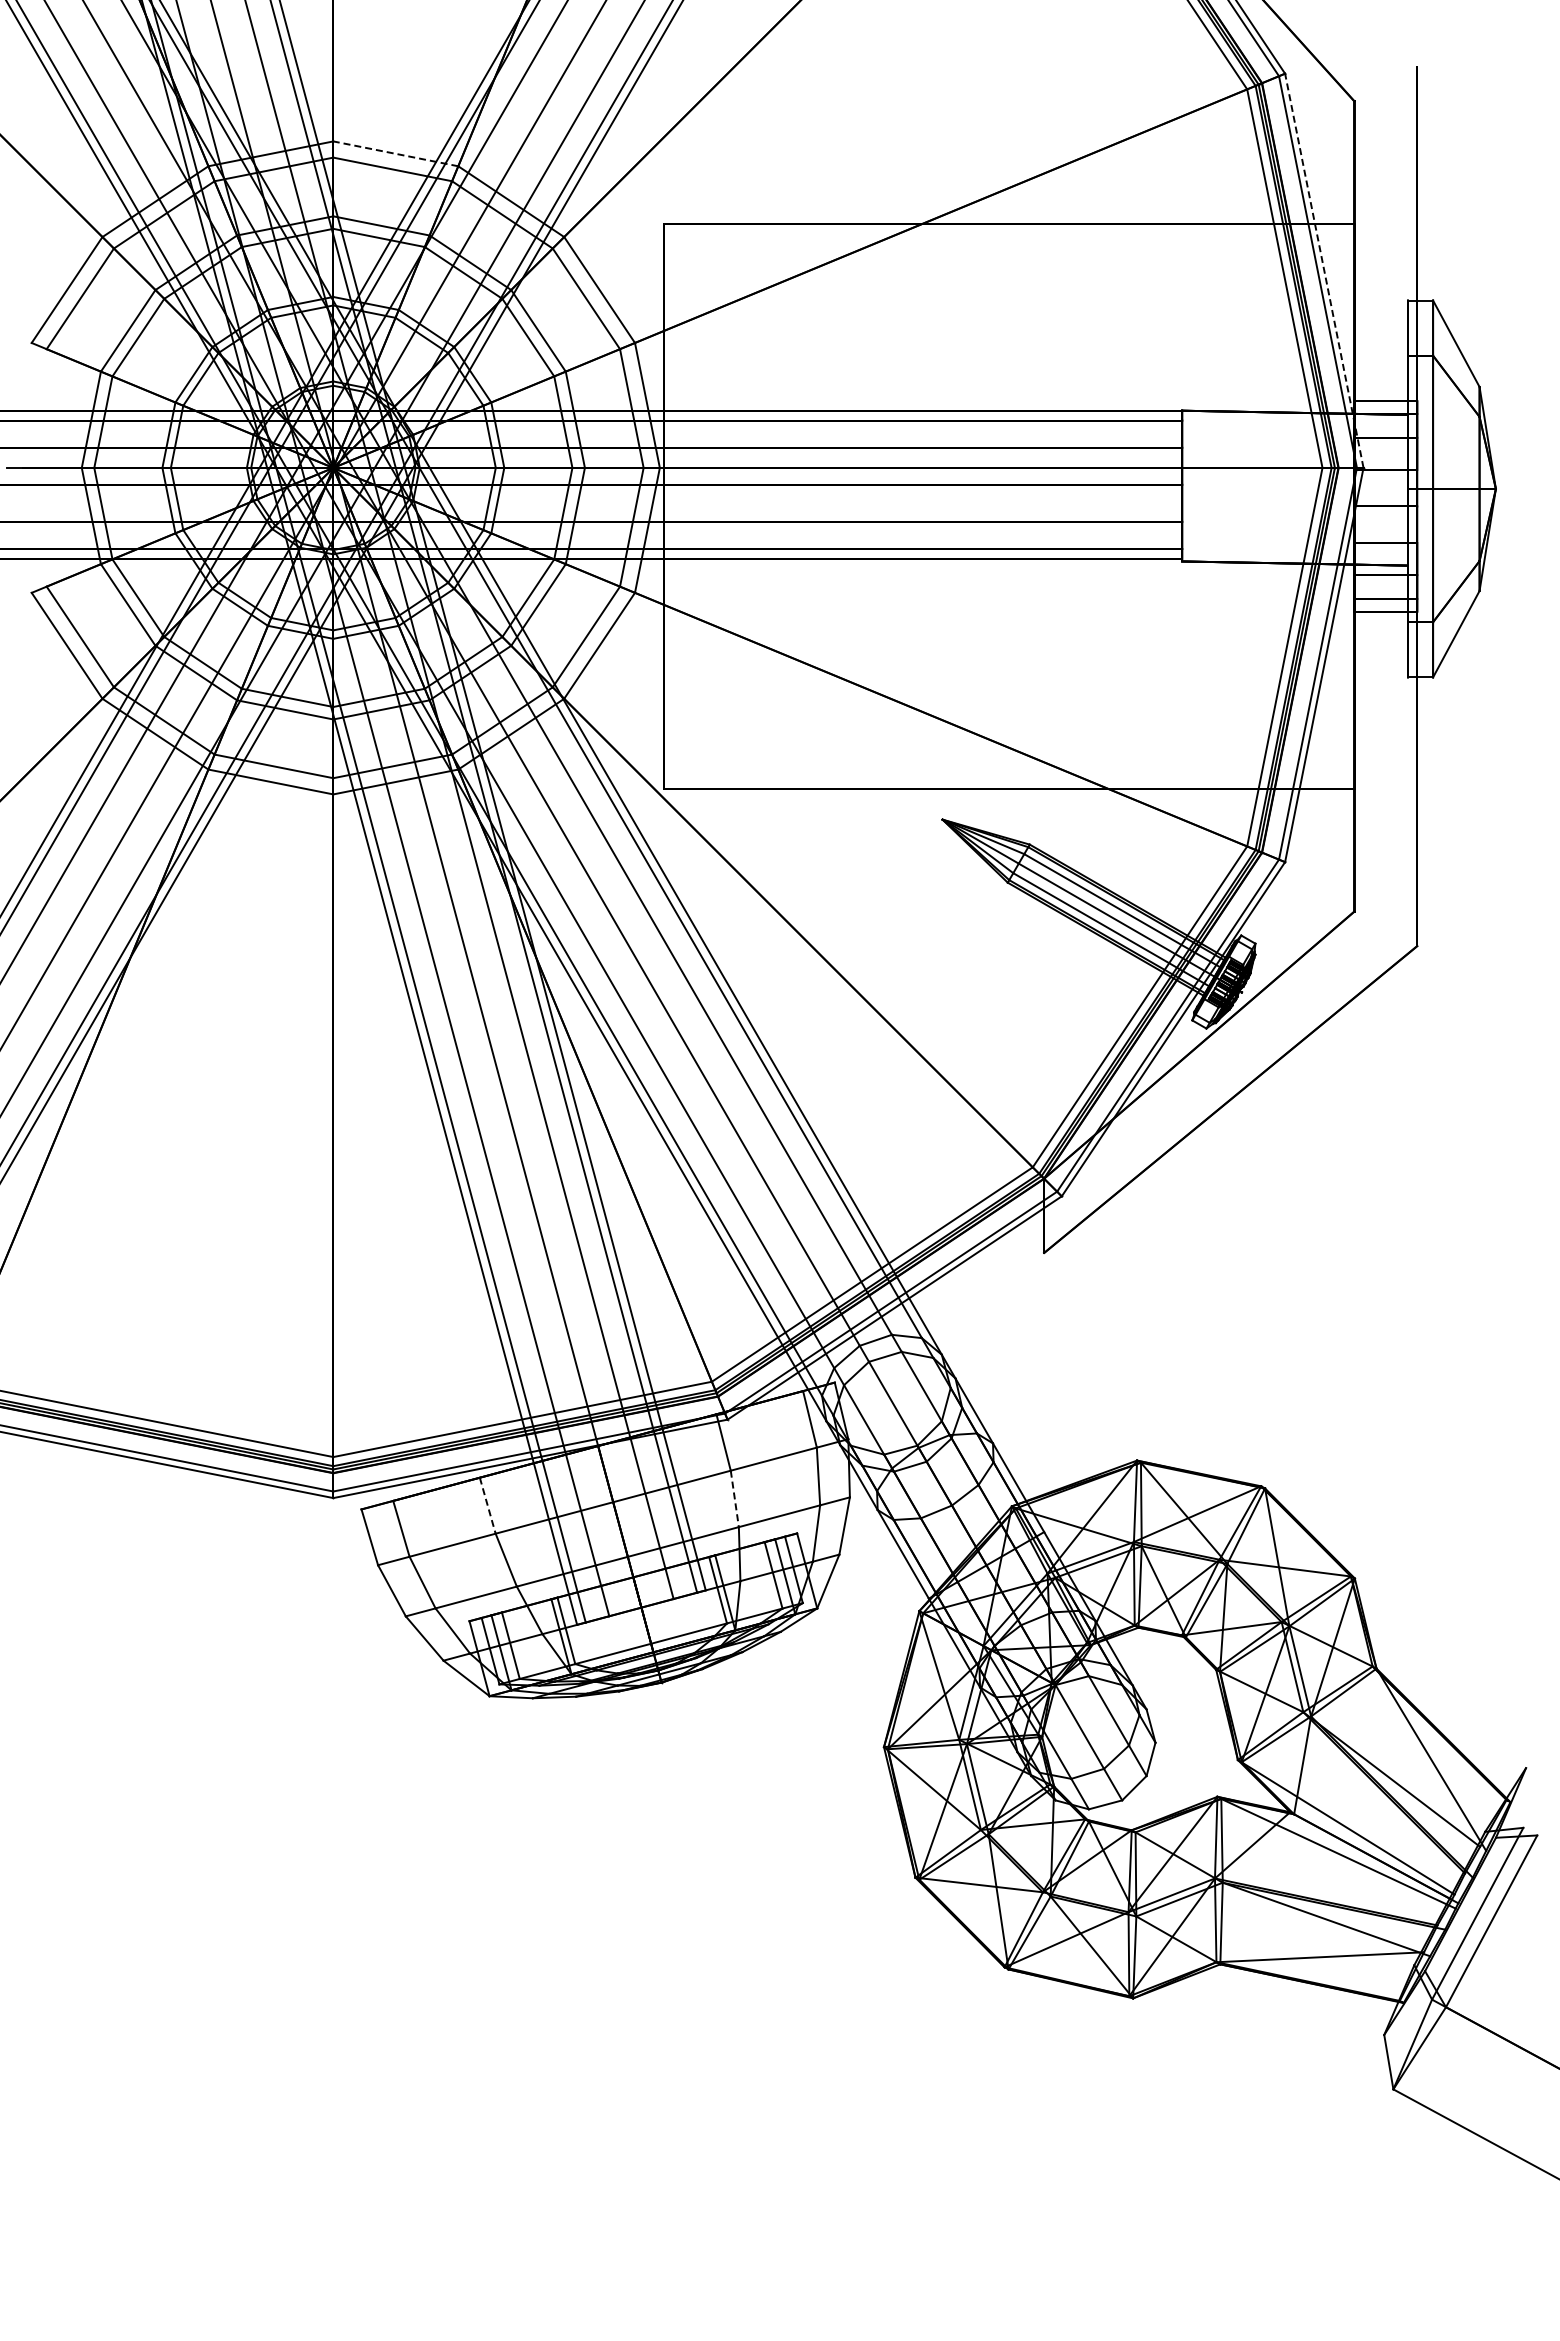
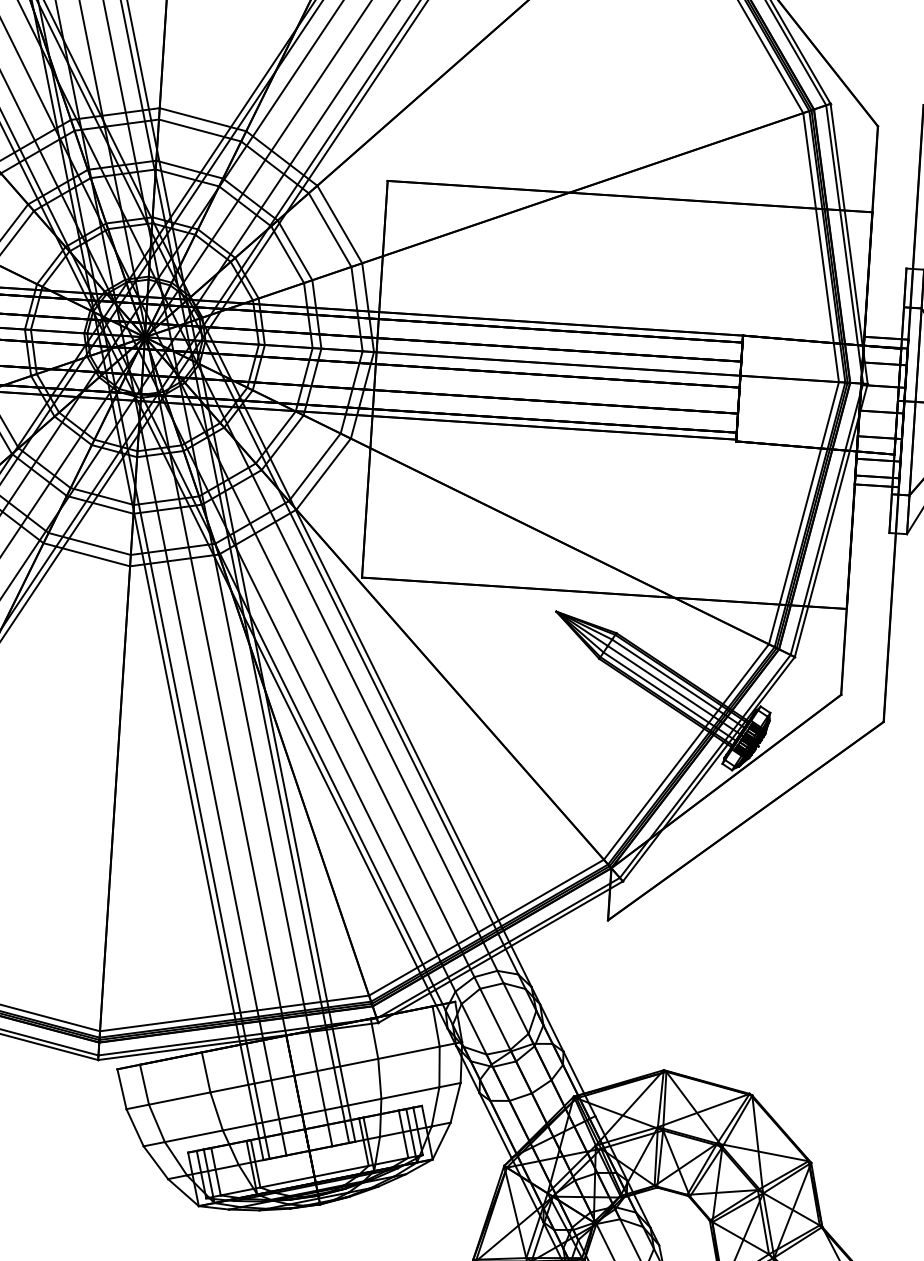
line: (395, 153) -> (202, 119), dashed -> solid
line: (1324, 270) -> (849, 243), dashed -> solid
line: (734, 1499) -> (379, 1079), dashed -> solid
line: (487, 1506) -> (205, 1072), dashed -> solid

